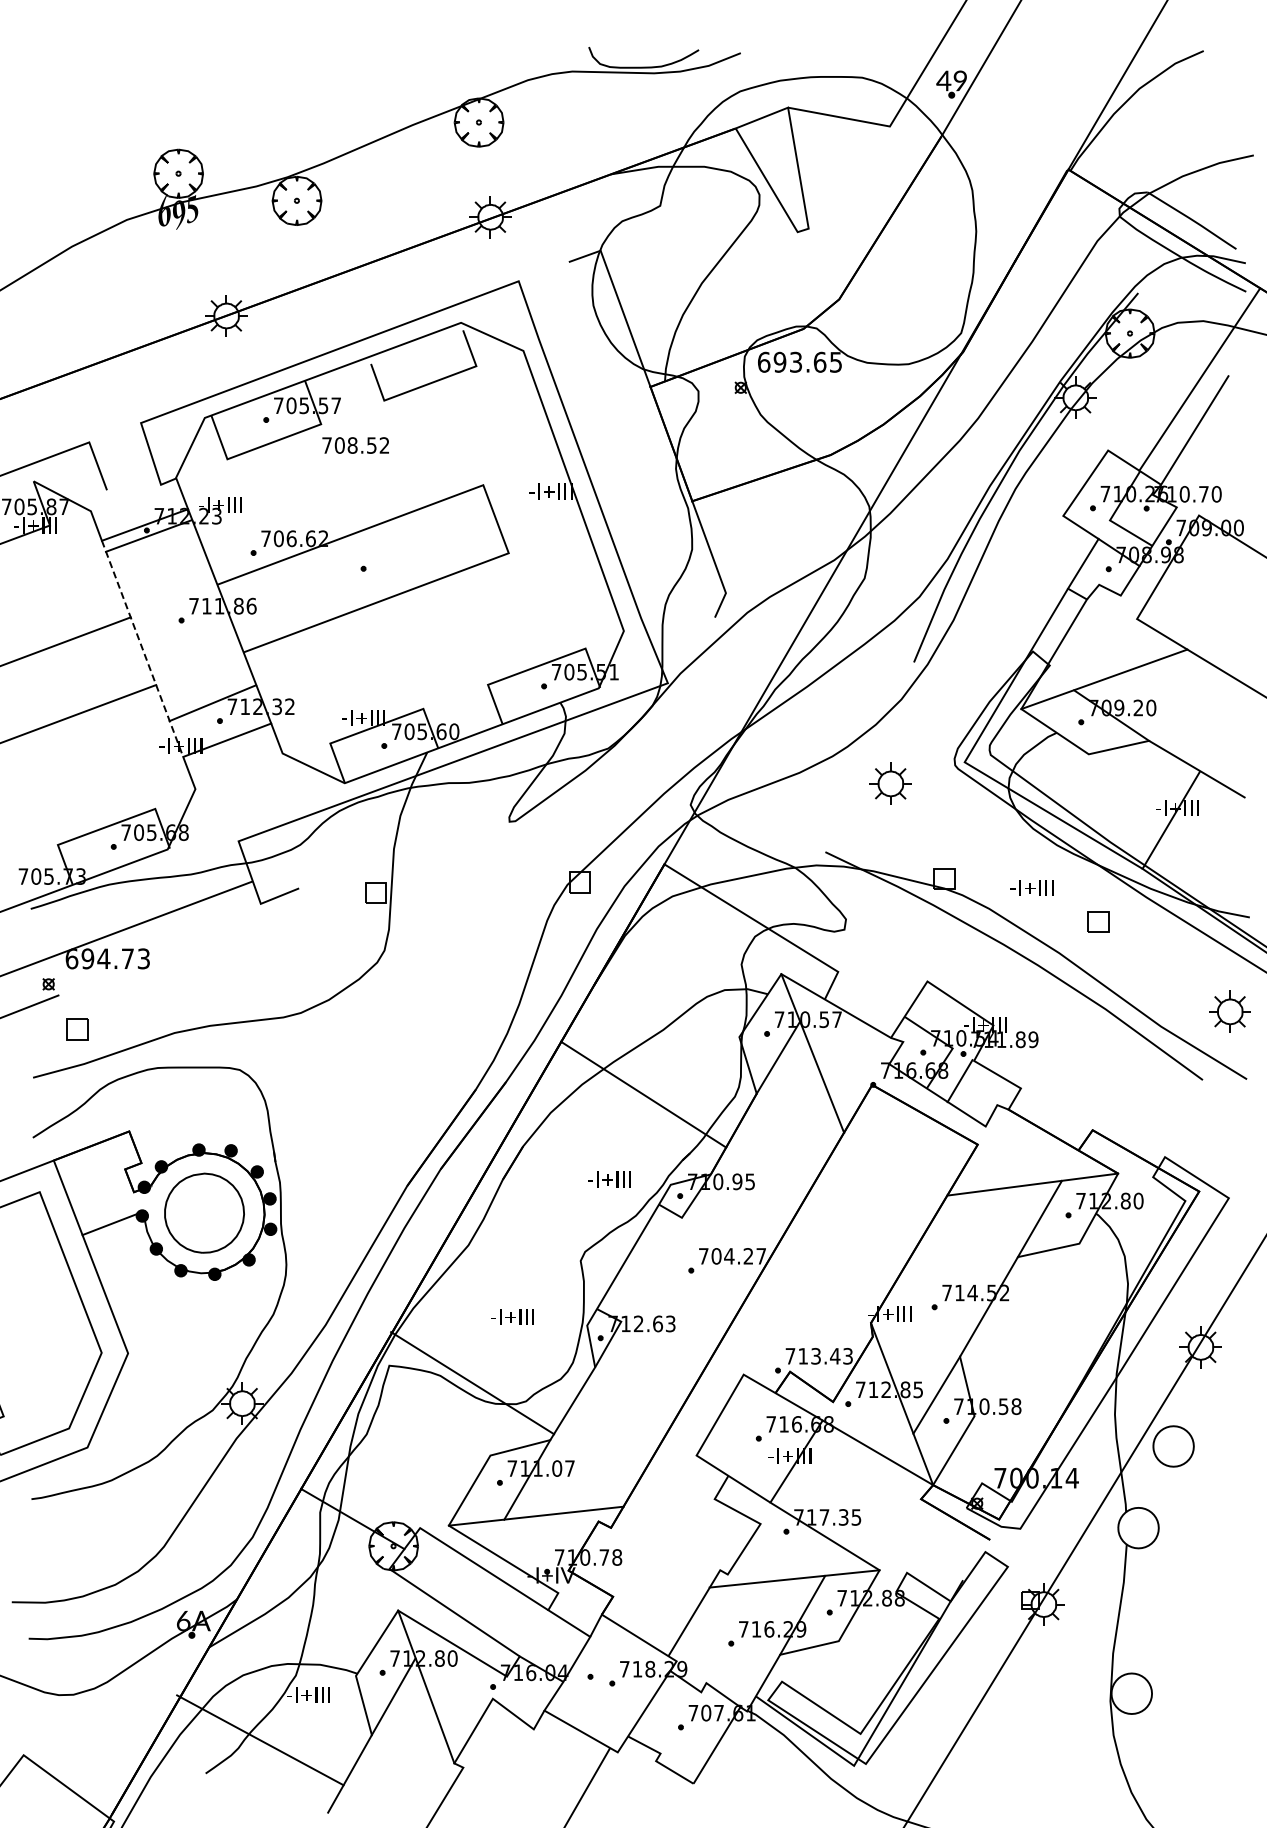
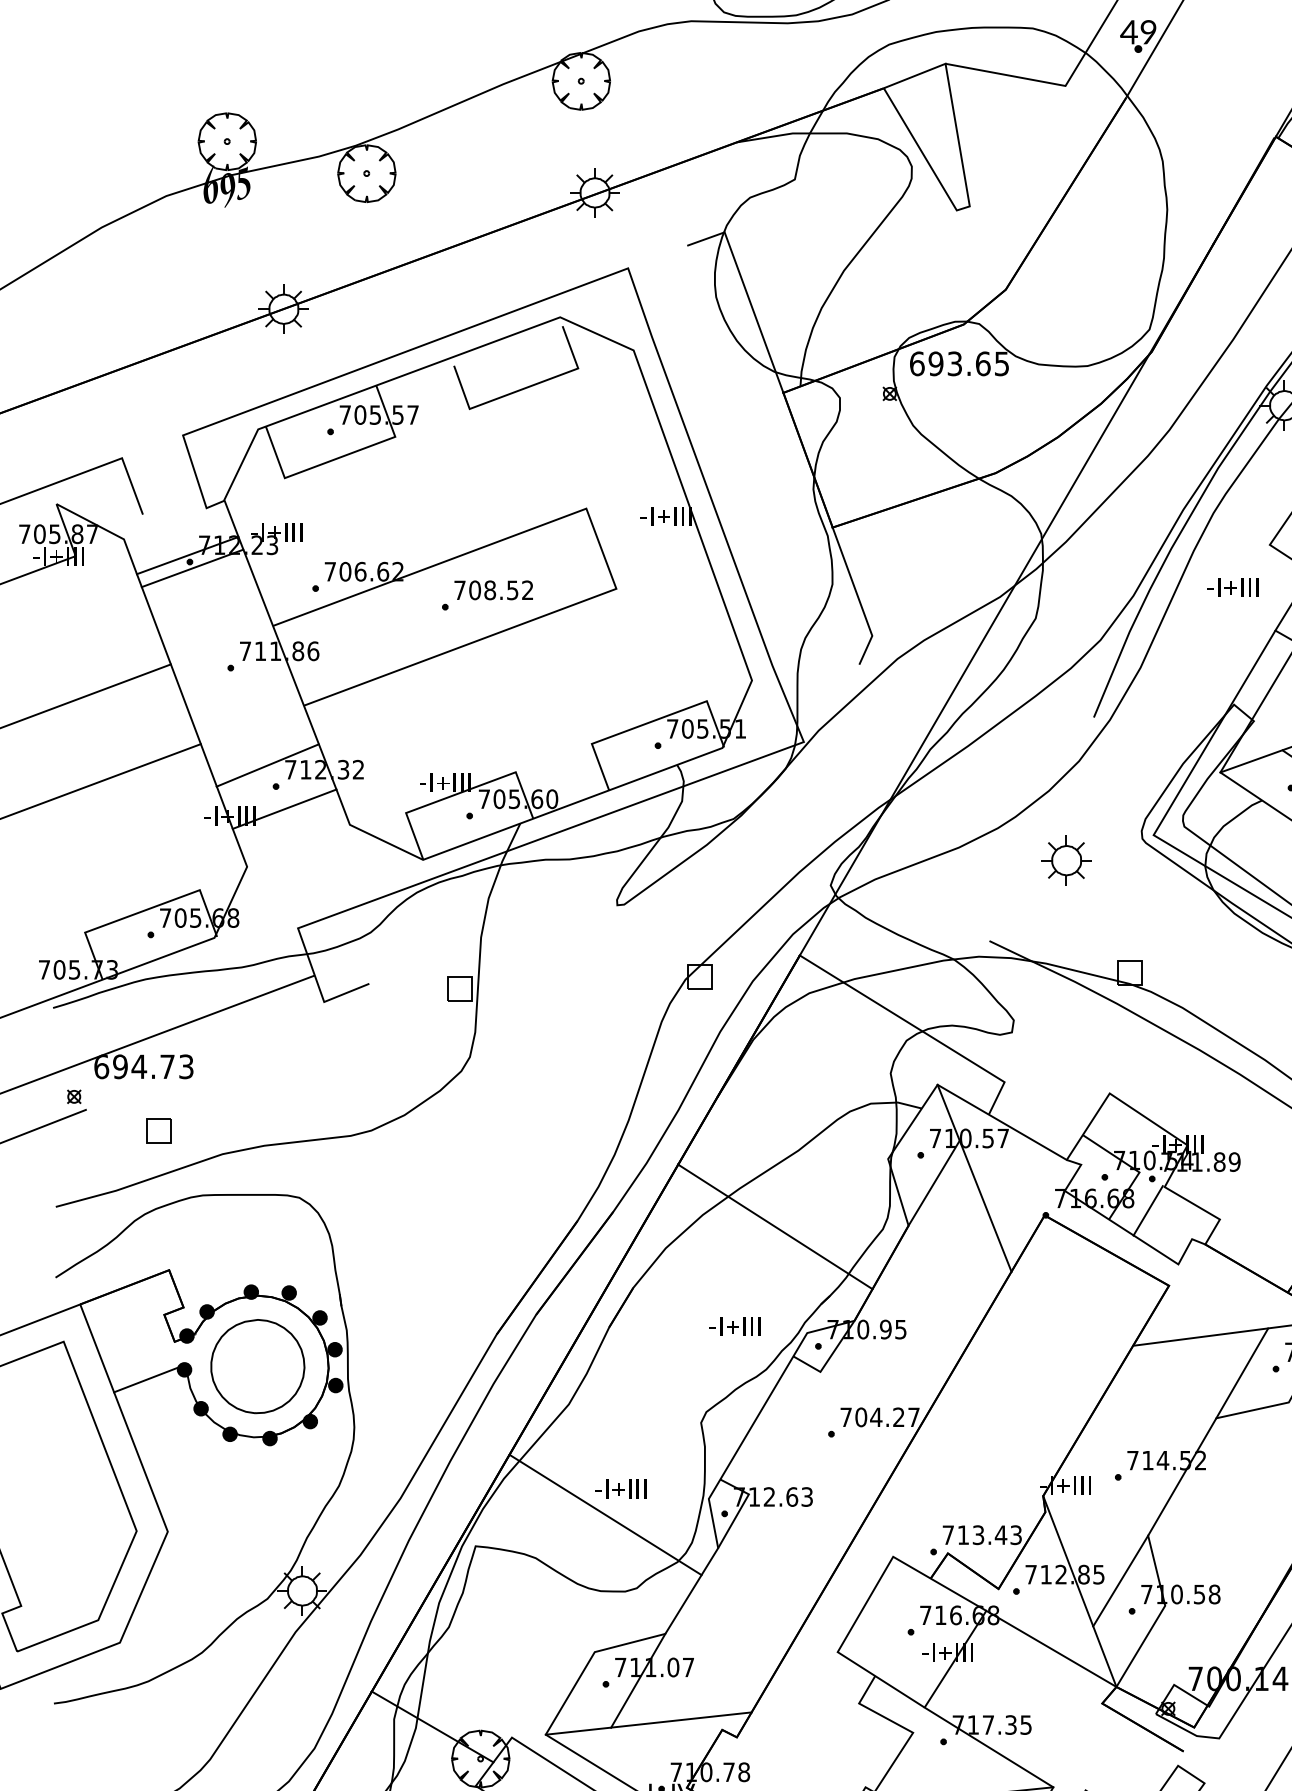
text: (355, 445) -> (493, 590), moved
line: (142, 649) -> (184, 702), dashed -> solid
text: (1031, 887) -> (1232, 586), moved
part: (77, 1029) -> (158, 1131), moved
line: (472, 1383) -> (605, 1515), moved

